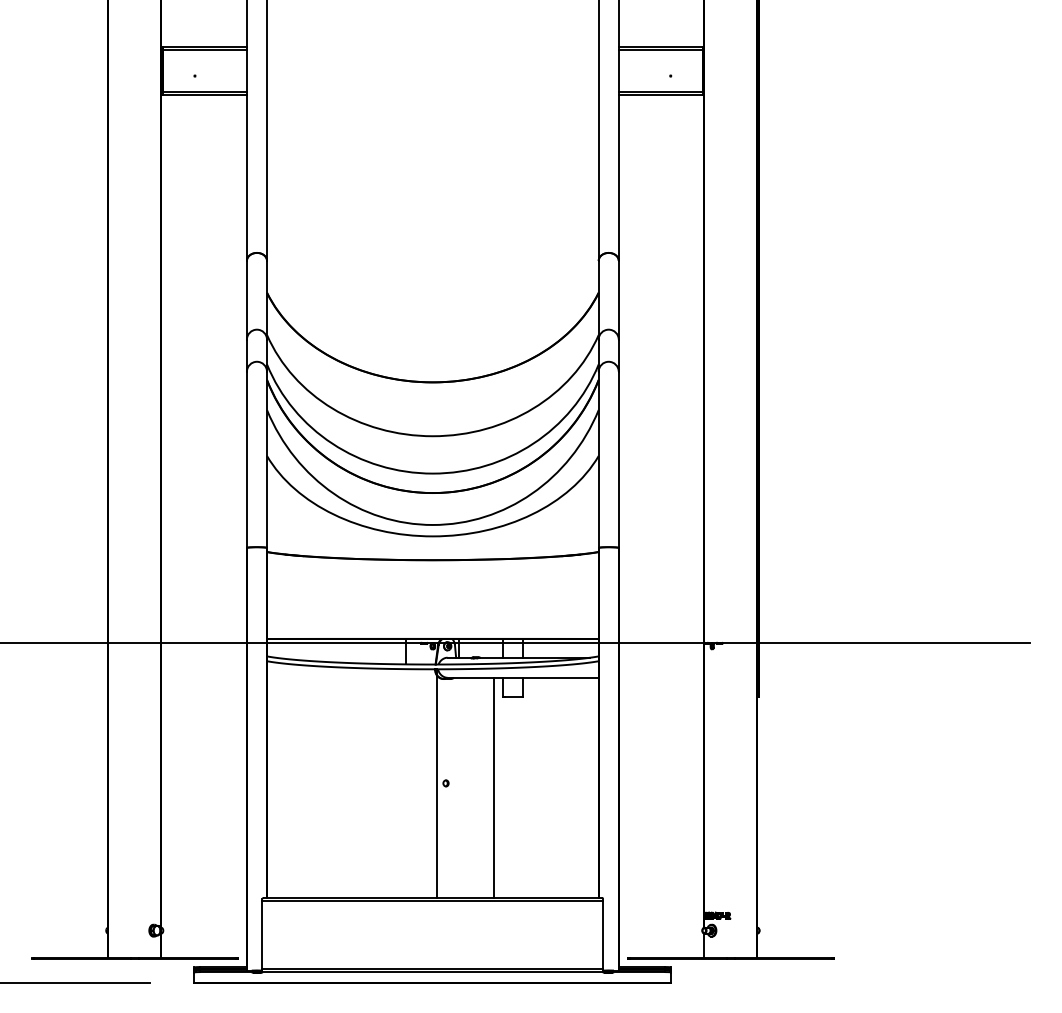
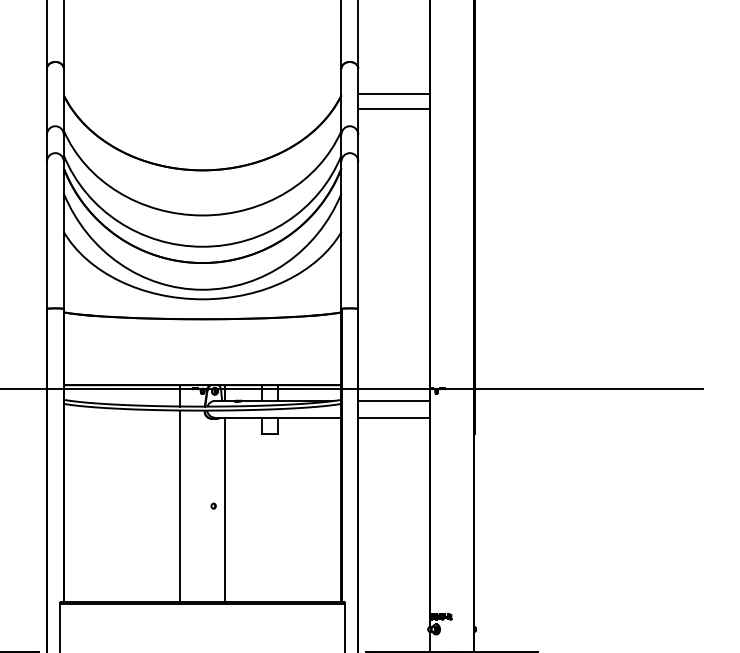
line: (661, 291) -> (394, 94), added
line: (661, 309) -> (394, 109), added
line: (661, 657) -> (394, 400), added
line: (661, 677) -> (394, 417), added
line: (437, 783) -> (180, 506), moved
line: (494, 787) -> (224, 509), moved

